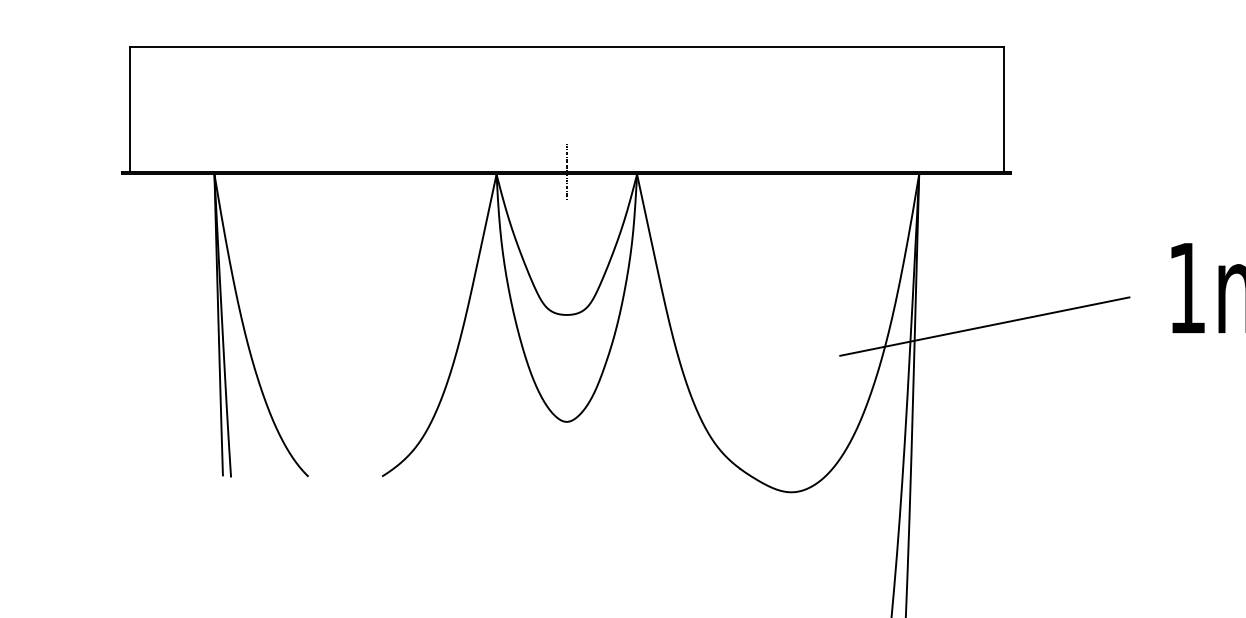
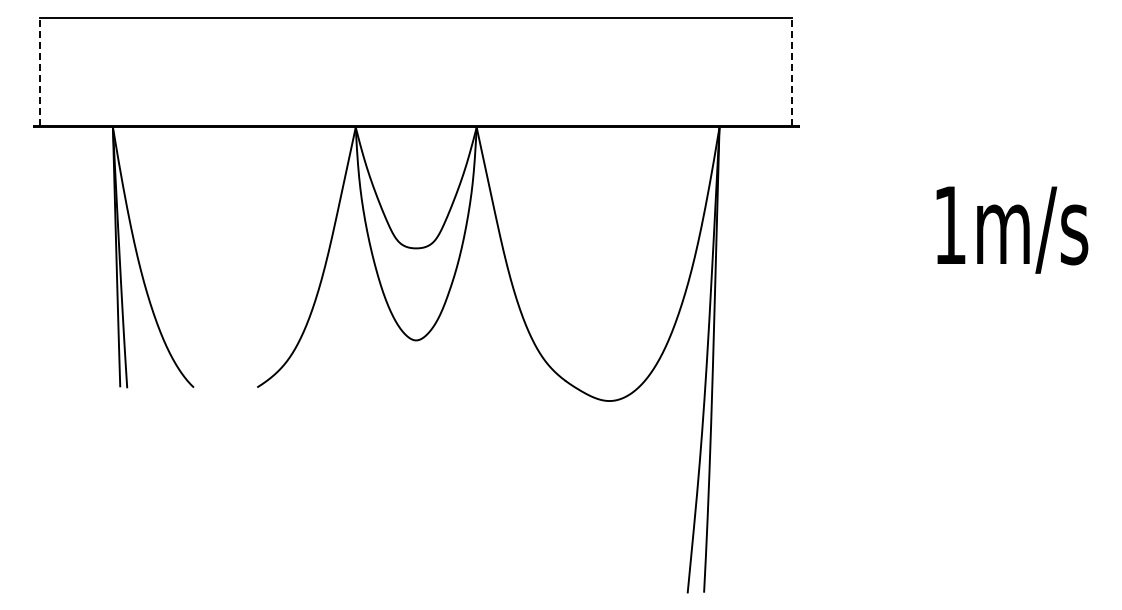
line: (130, 109) -> (40, 71), solid -> dashed
line: (1003, 109) -> (792, 71), solid -> dashed
line: (567, 172) -> (416, 125), removed
line: (984, 326) -> (775, 258), removed

